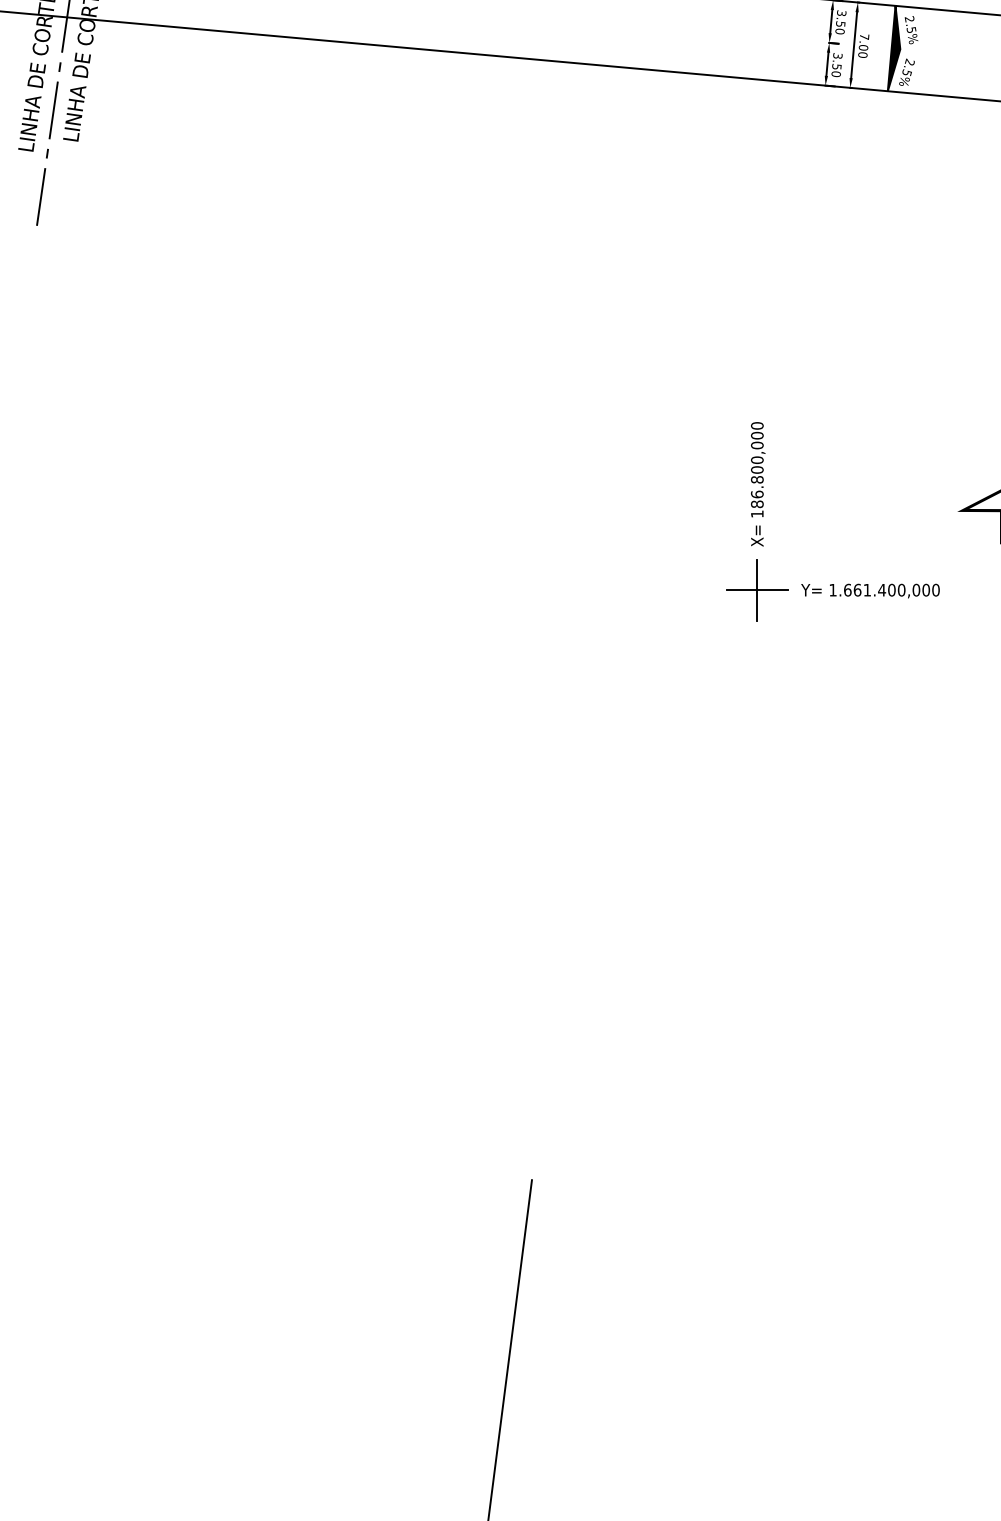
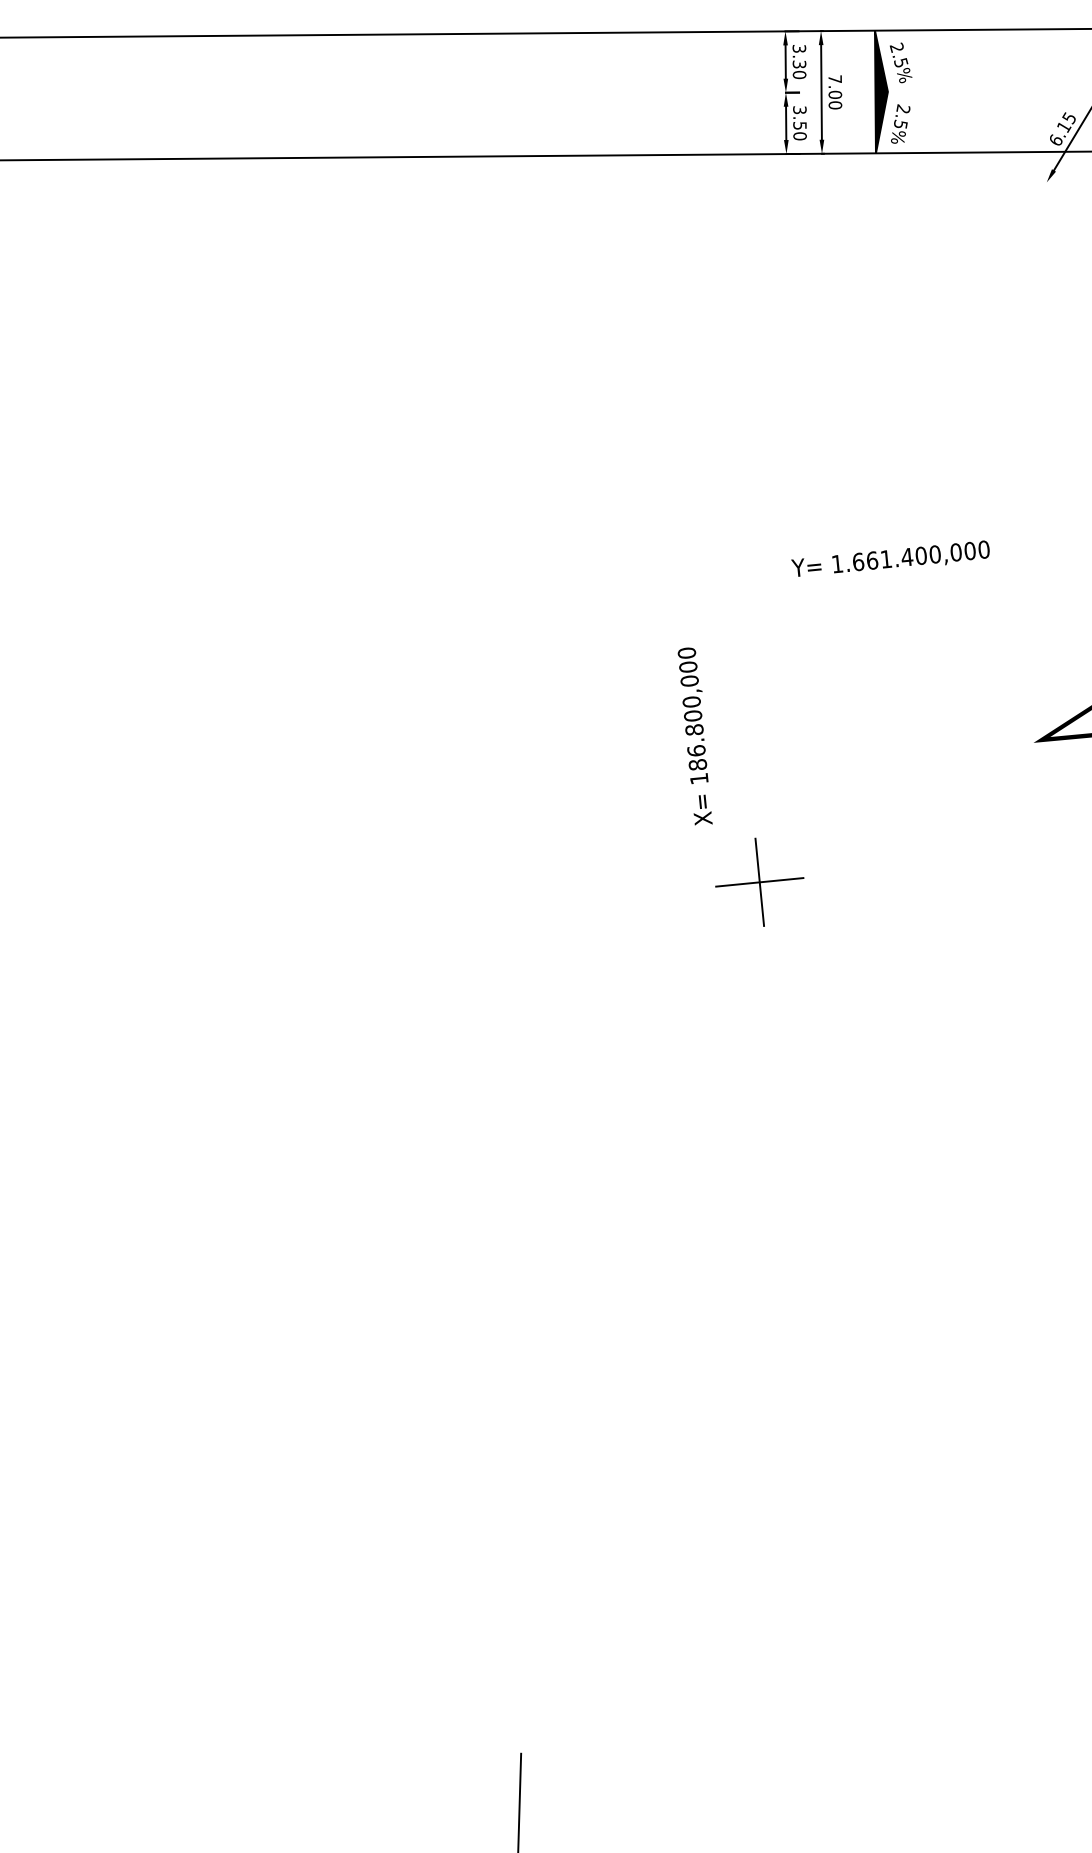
text: (841, 24) -> (800, 64), 3.50 -> 3.30
text: (758, 484) -> (696, 736), moved
text: (870, 590) -> (890, 559), moved

